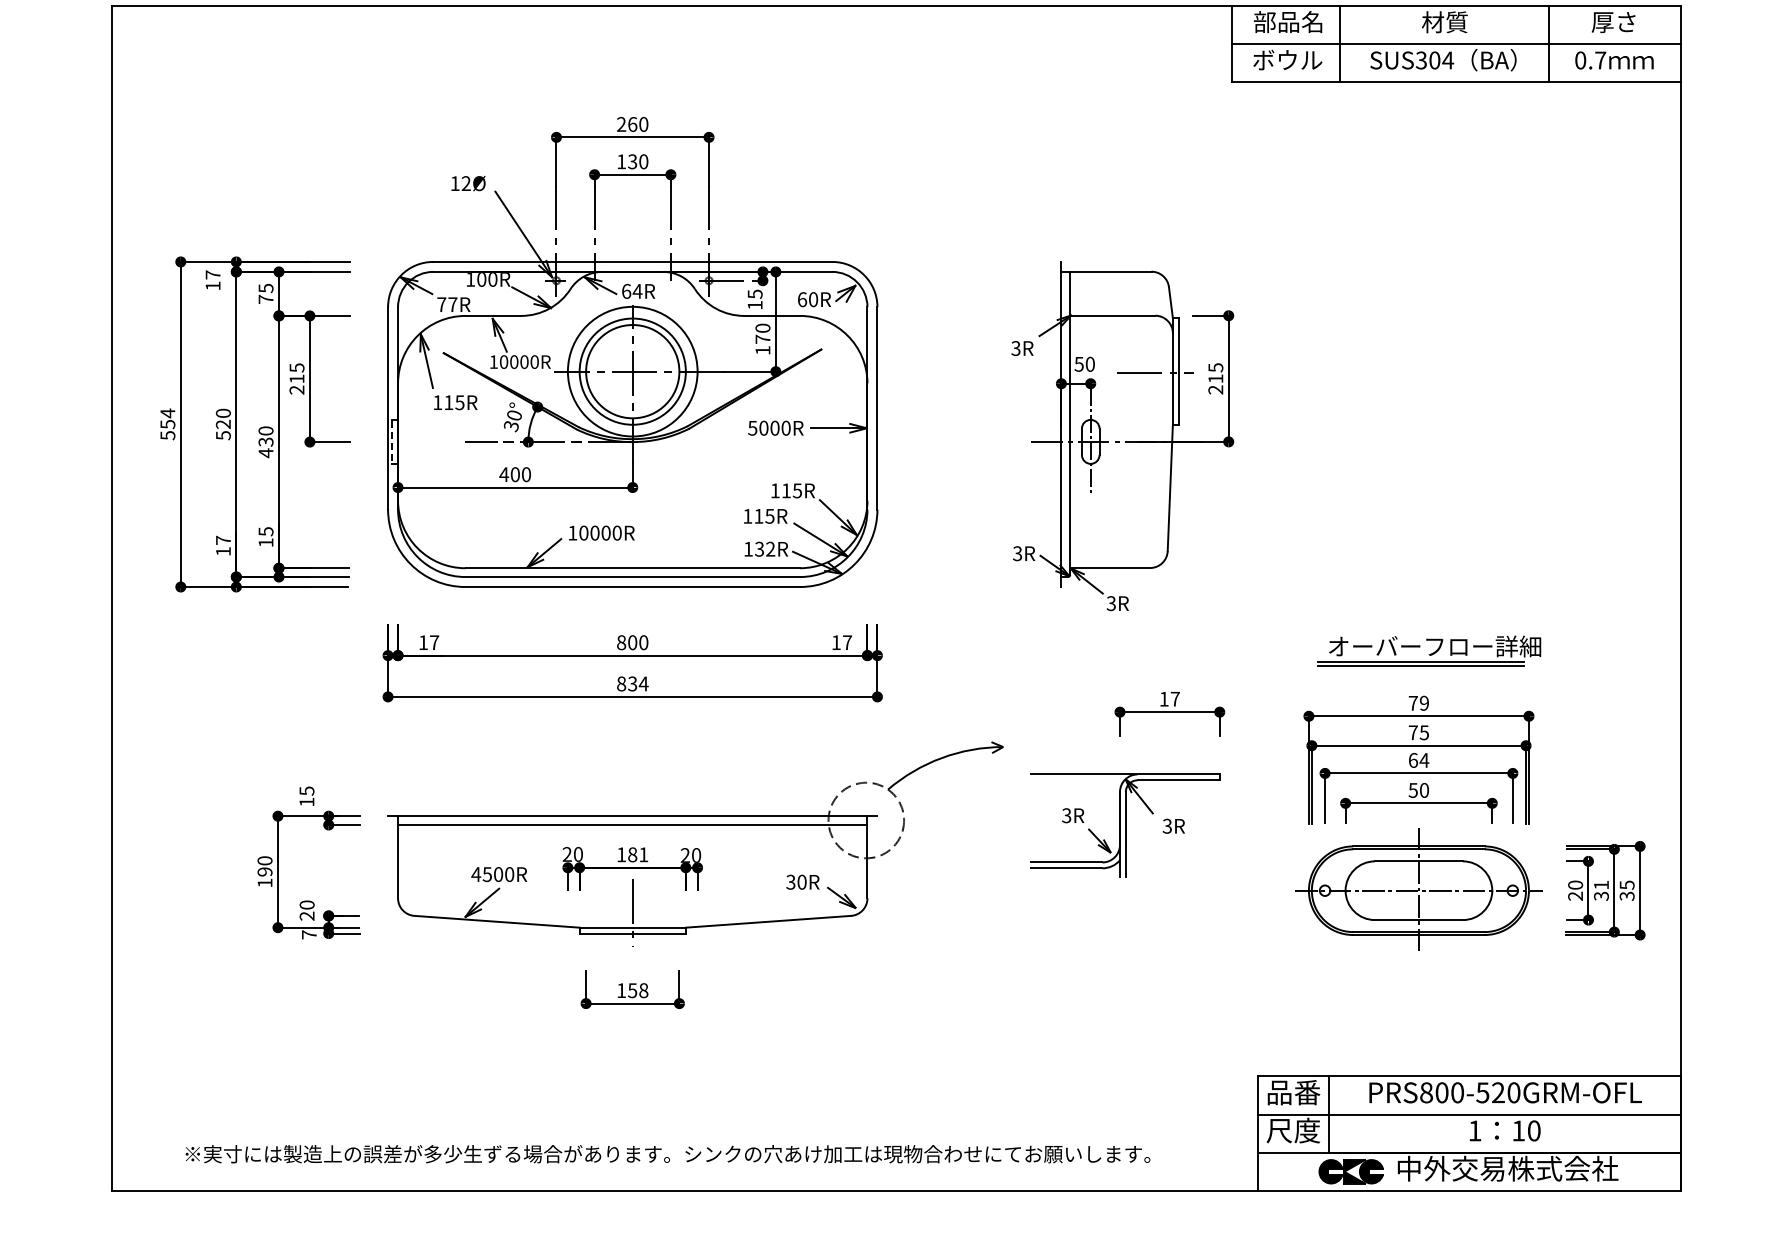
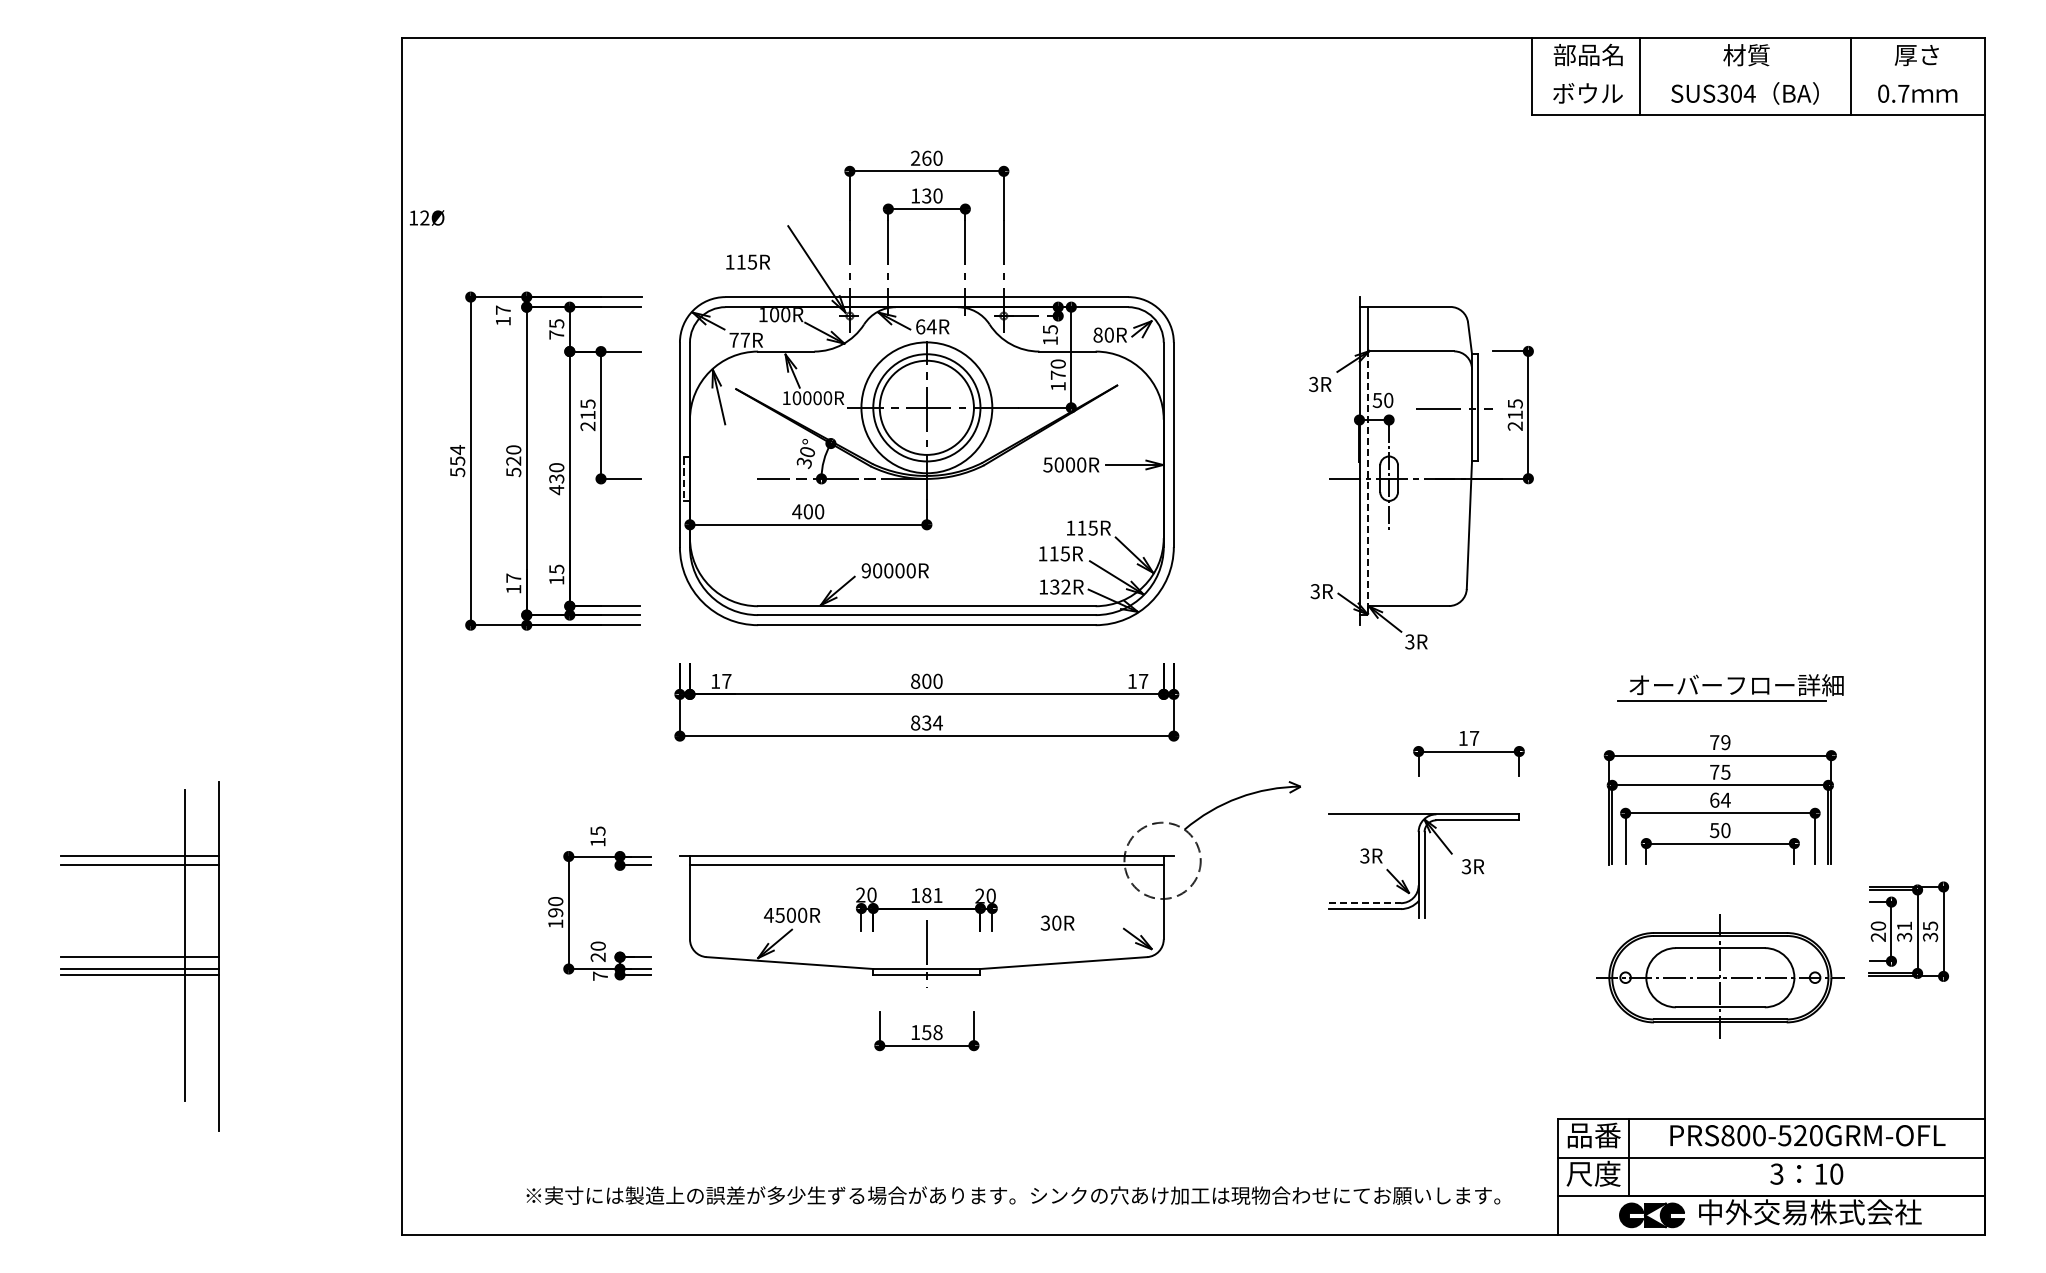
line: (1455, 43) -> (1757, 76), removed
text: (468, 183) -> (427, 217), moved
text: (801, 299) -> (1097, 334), 60R -> 80R
text: (456, 402) -> (748, 261), moved
line: (1070, 444) -> (1368, 481), solid -> dashed
text: (571, 532) -> (865, 570), 10000R -> 90000R
line: (1420, 666) -> (1721, 705), removed
line: (1067, 862) -> (1365, 903), solid -> dashed
text: (802, 881) -> (1057, 922), moved
part: (1419, 889) -> (1720, 976), moved
text: (1474, 1130) -> (1776, 1173), 1 -> 3
text: (668, 1154) -> (1013, 1195), moved

